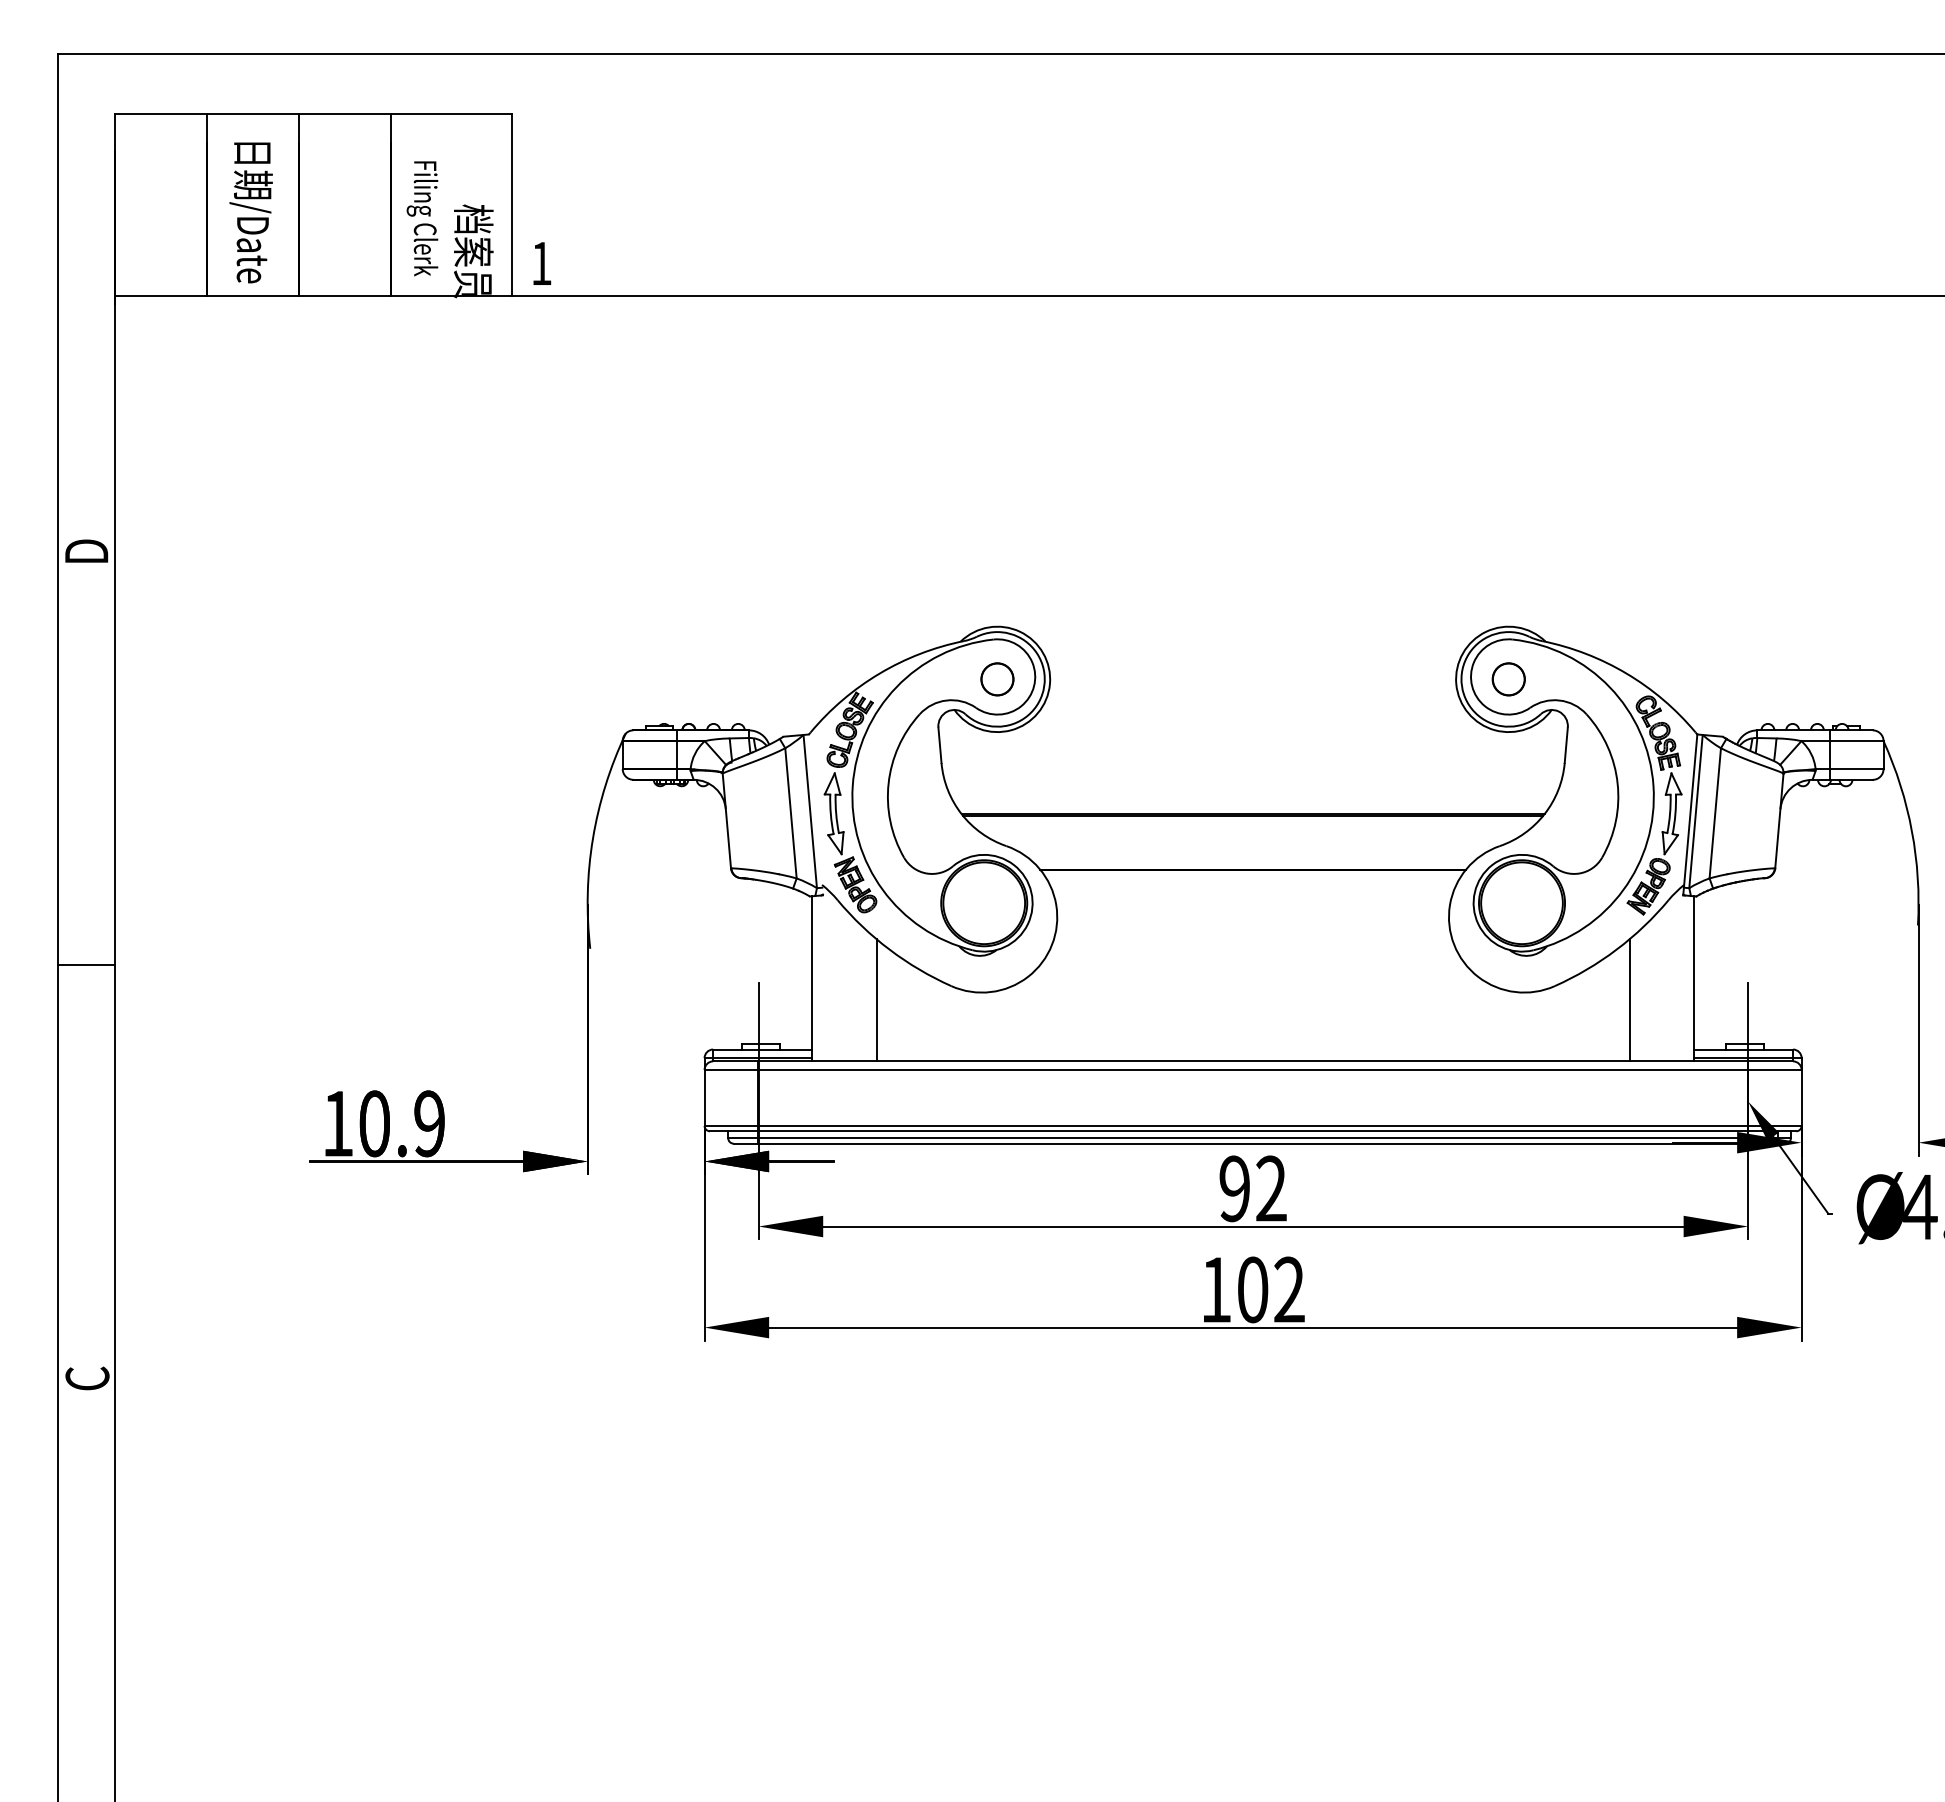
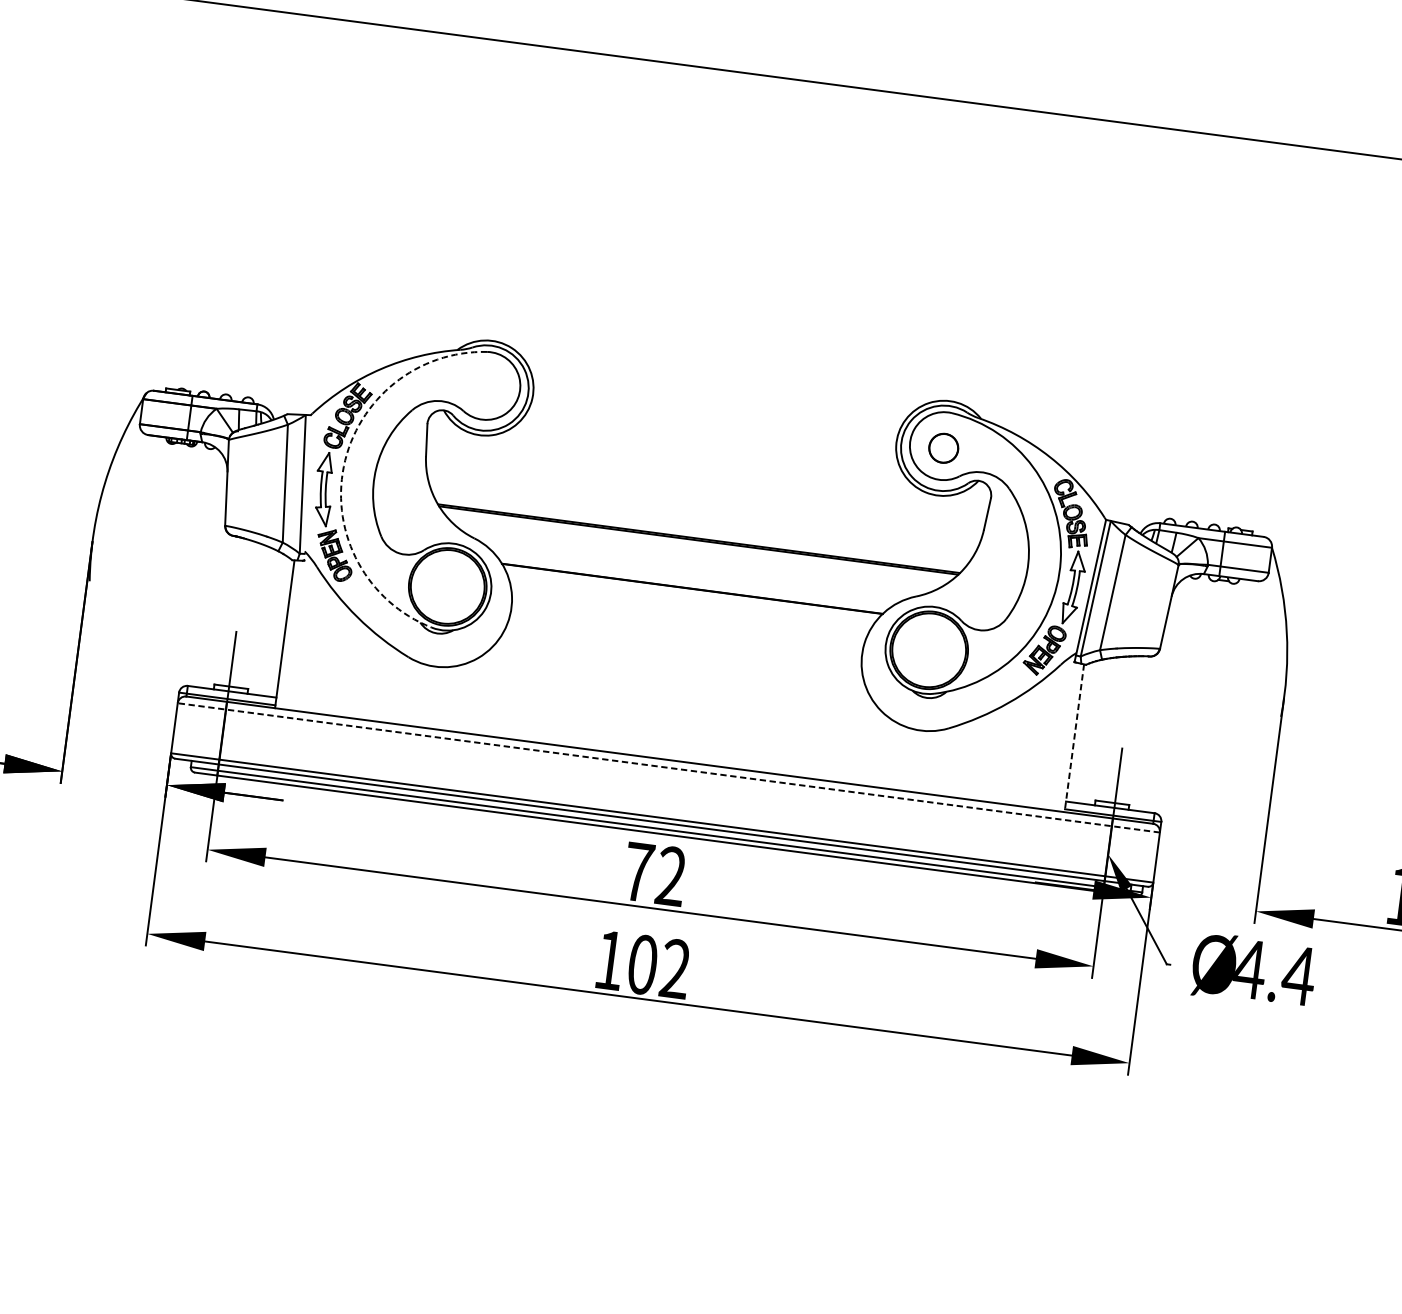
circle: (997, 679) -> (486, 388), removed
arc: (852, 786) -> (343, 466), solid -> dashed
line: (1694, 978) -> (1074, 738), solid -> dashed
line: (876, 1000) -> (339, 661), removed
line: (1629, 1000) -> (1013, 750), removed
line: (1253, 1069) -> (669, 767), solid -> dashed
text: (1234, 1188) -> (638, 871), 92 -> 72

